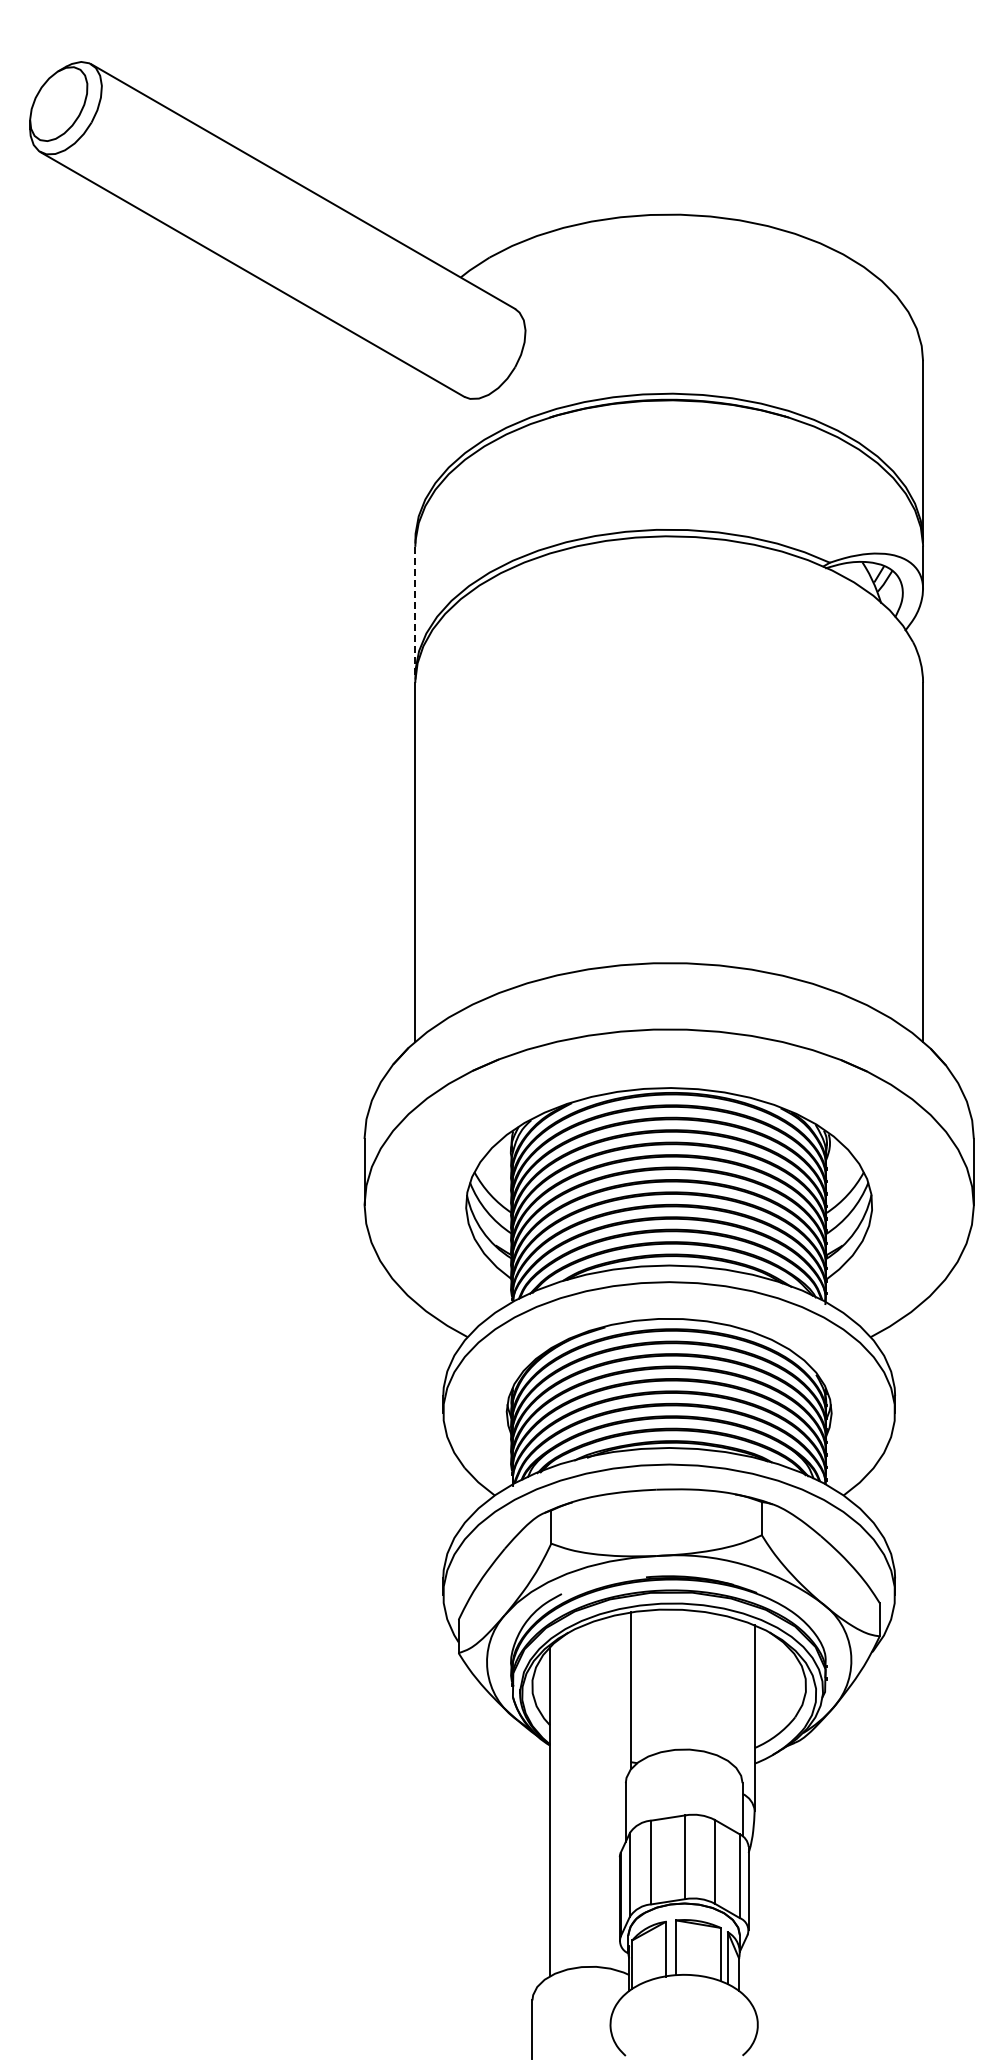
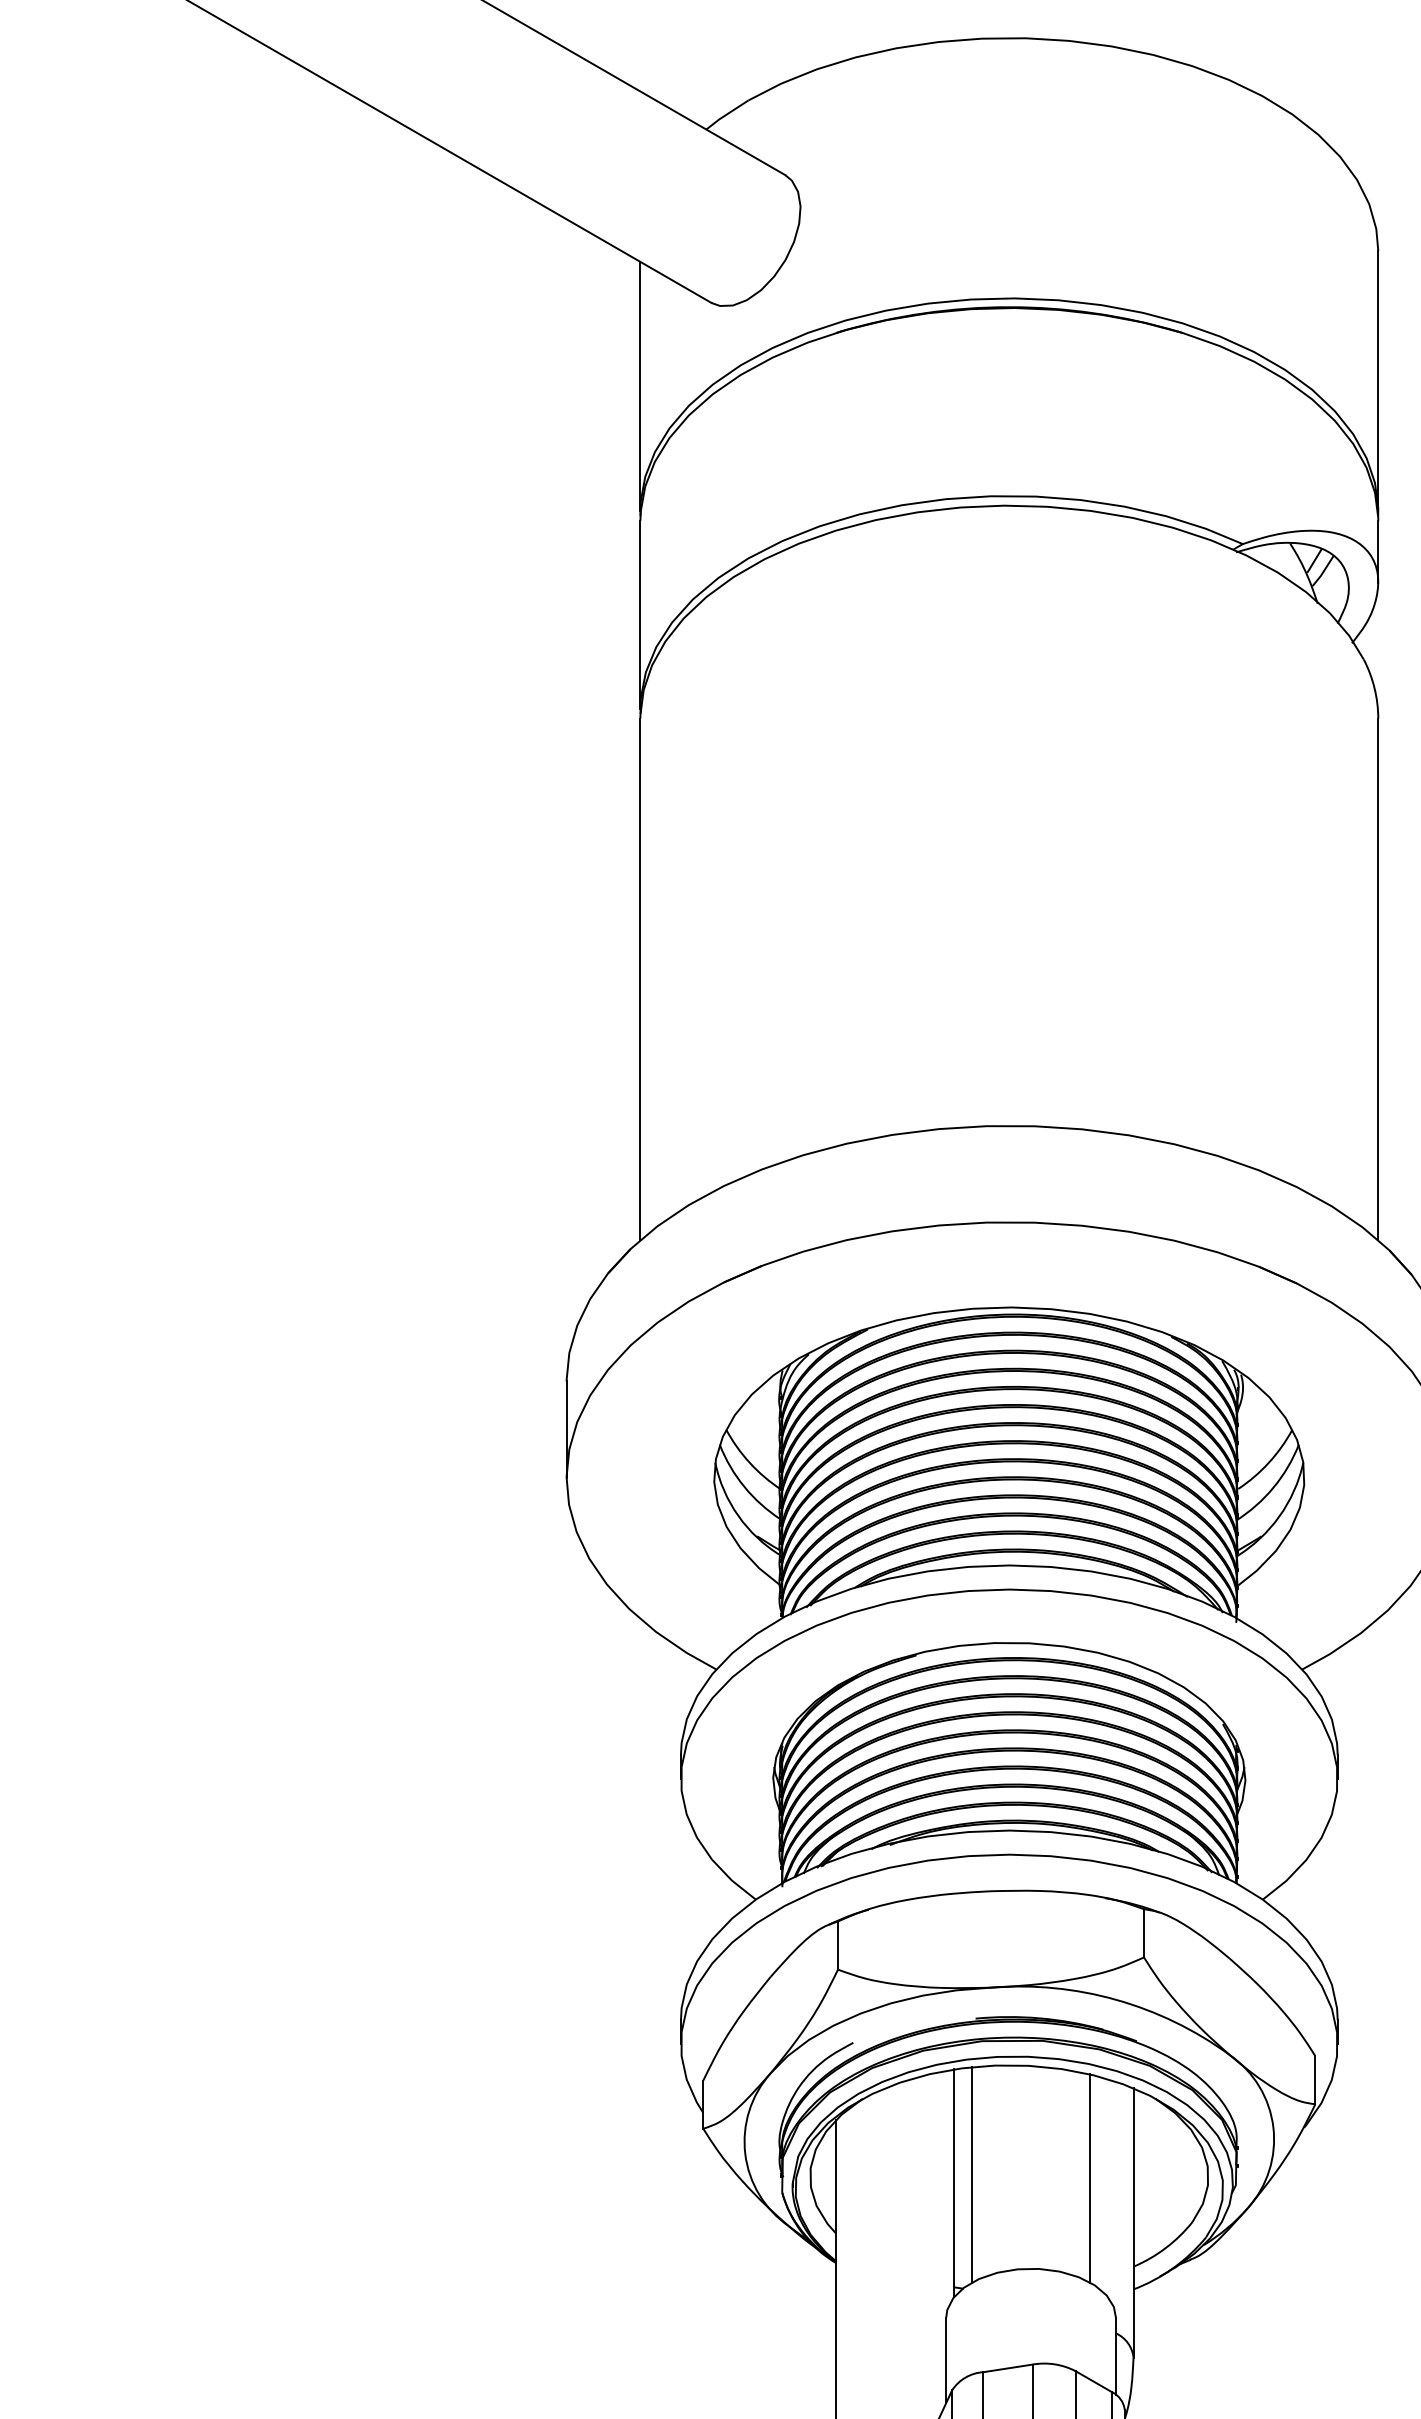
line: (415, 454) -> (640, 386), added
line: (415, 611) -> (640, 614), dashed -> solid
line: (643, 1684) -> (971, 2174), added
line: (724, 1686) -> (1089, 2177), added

